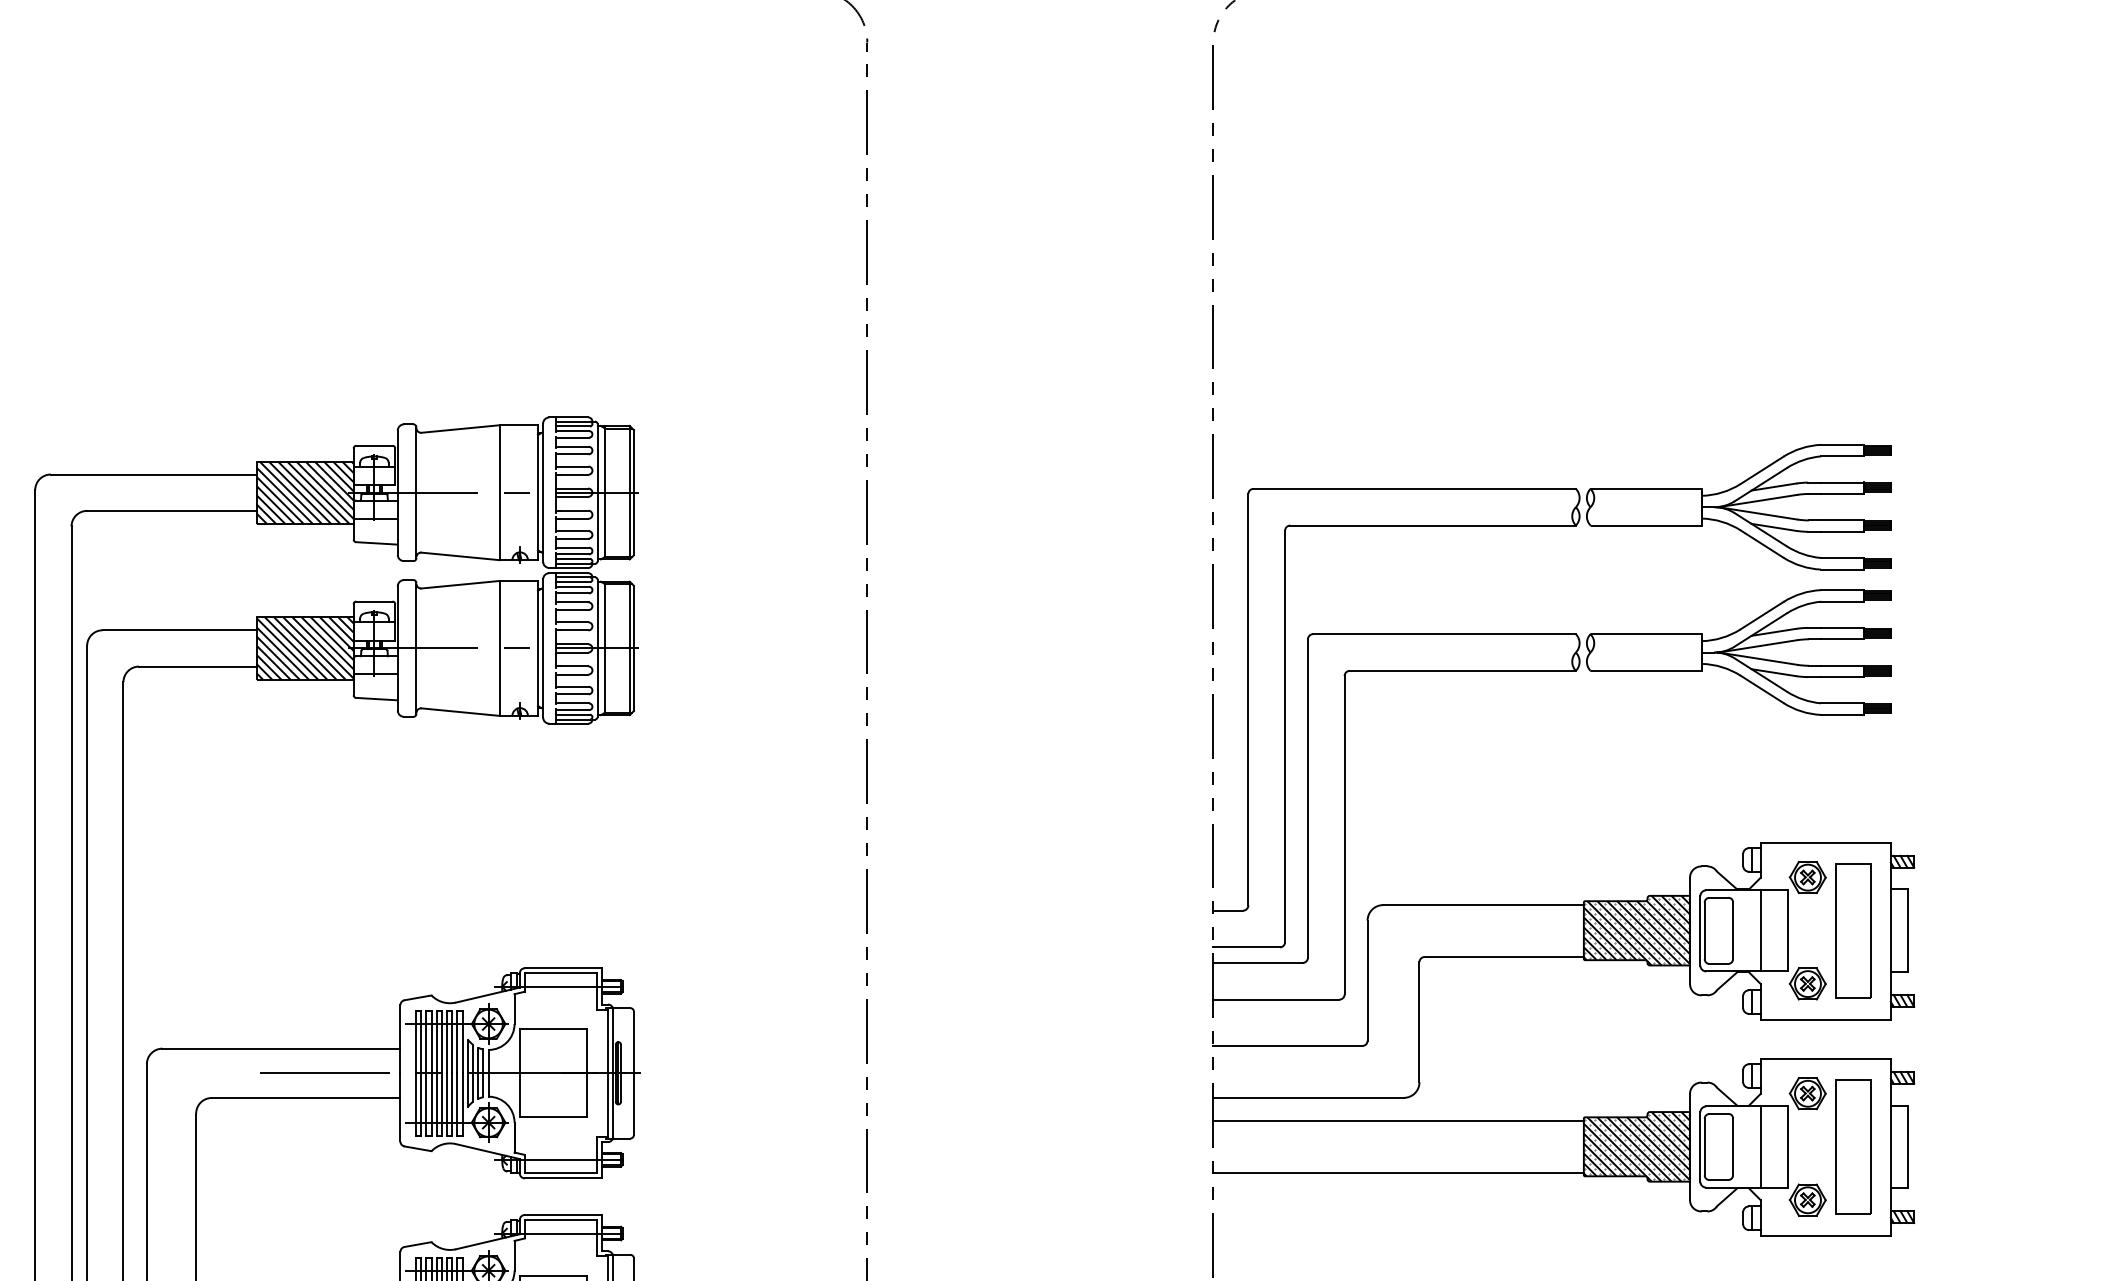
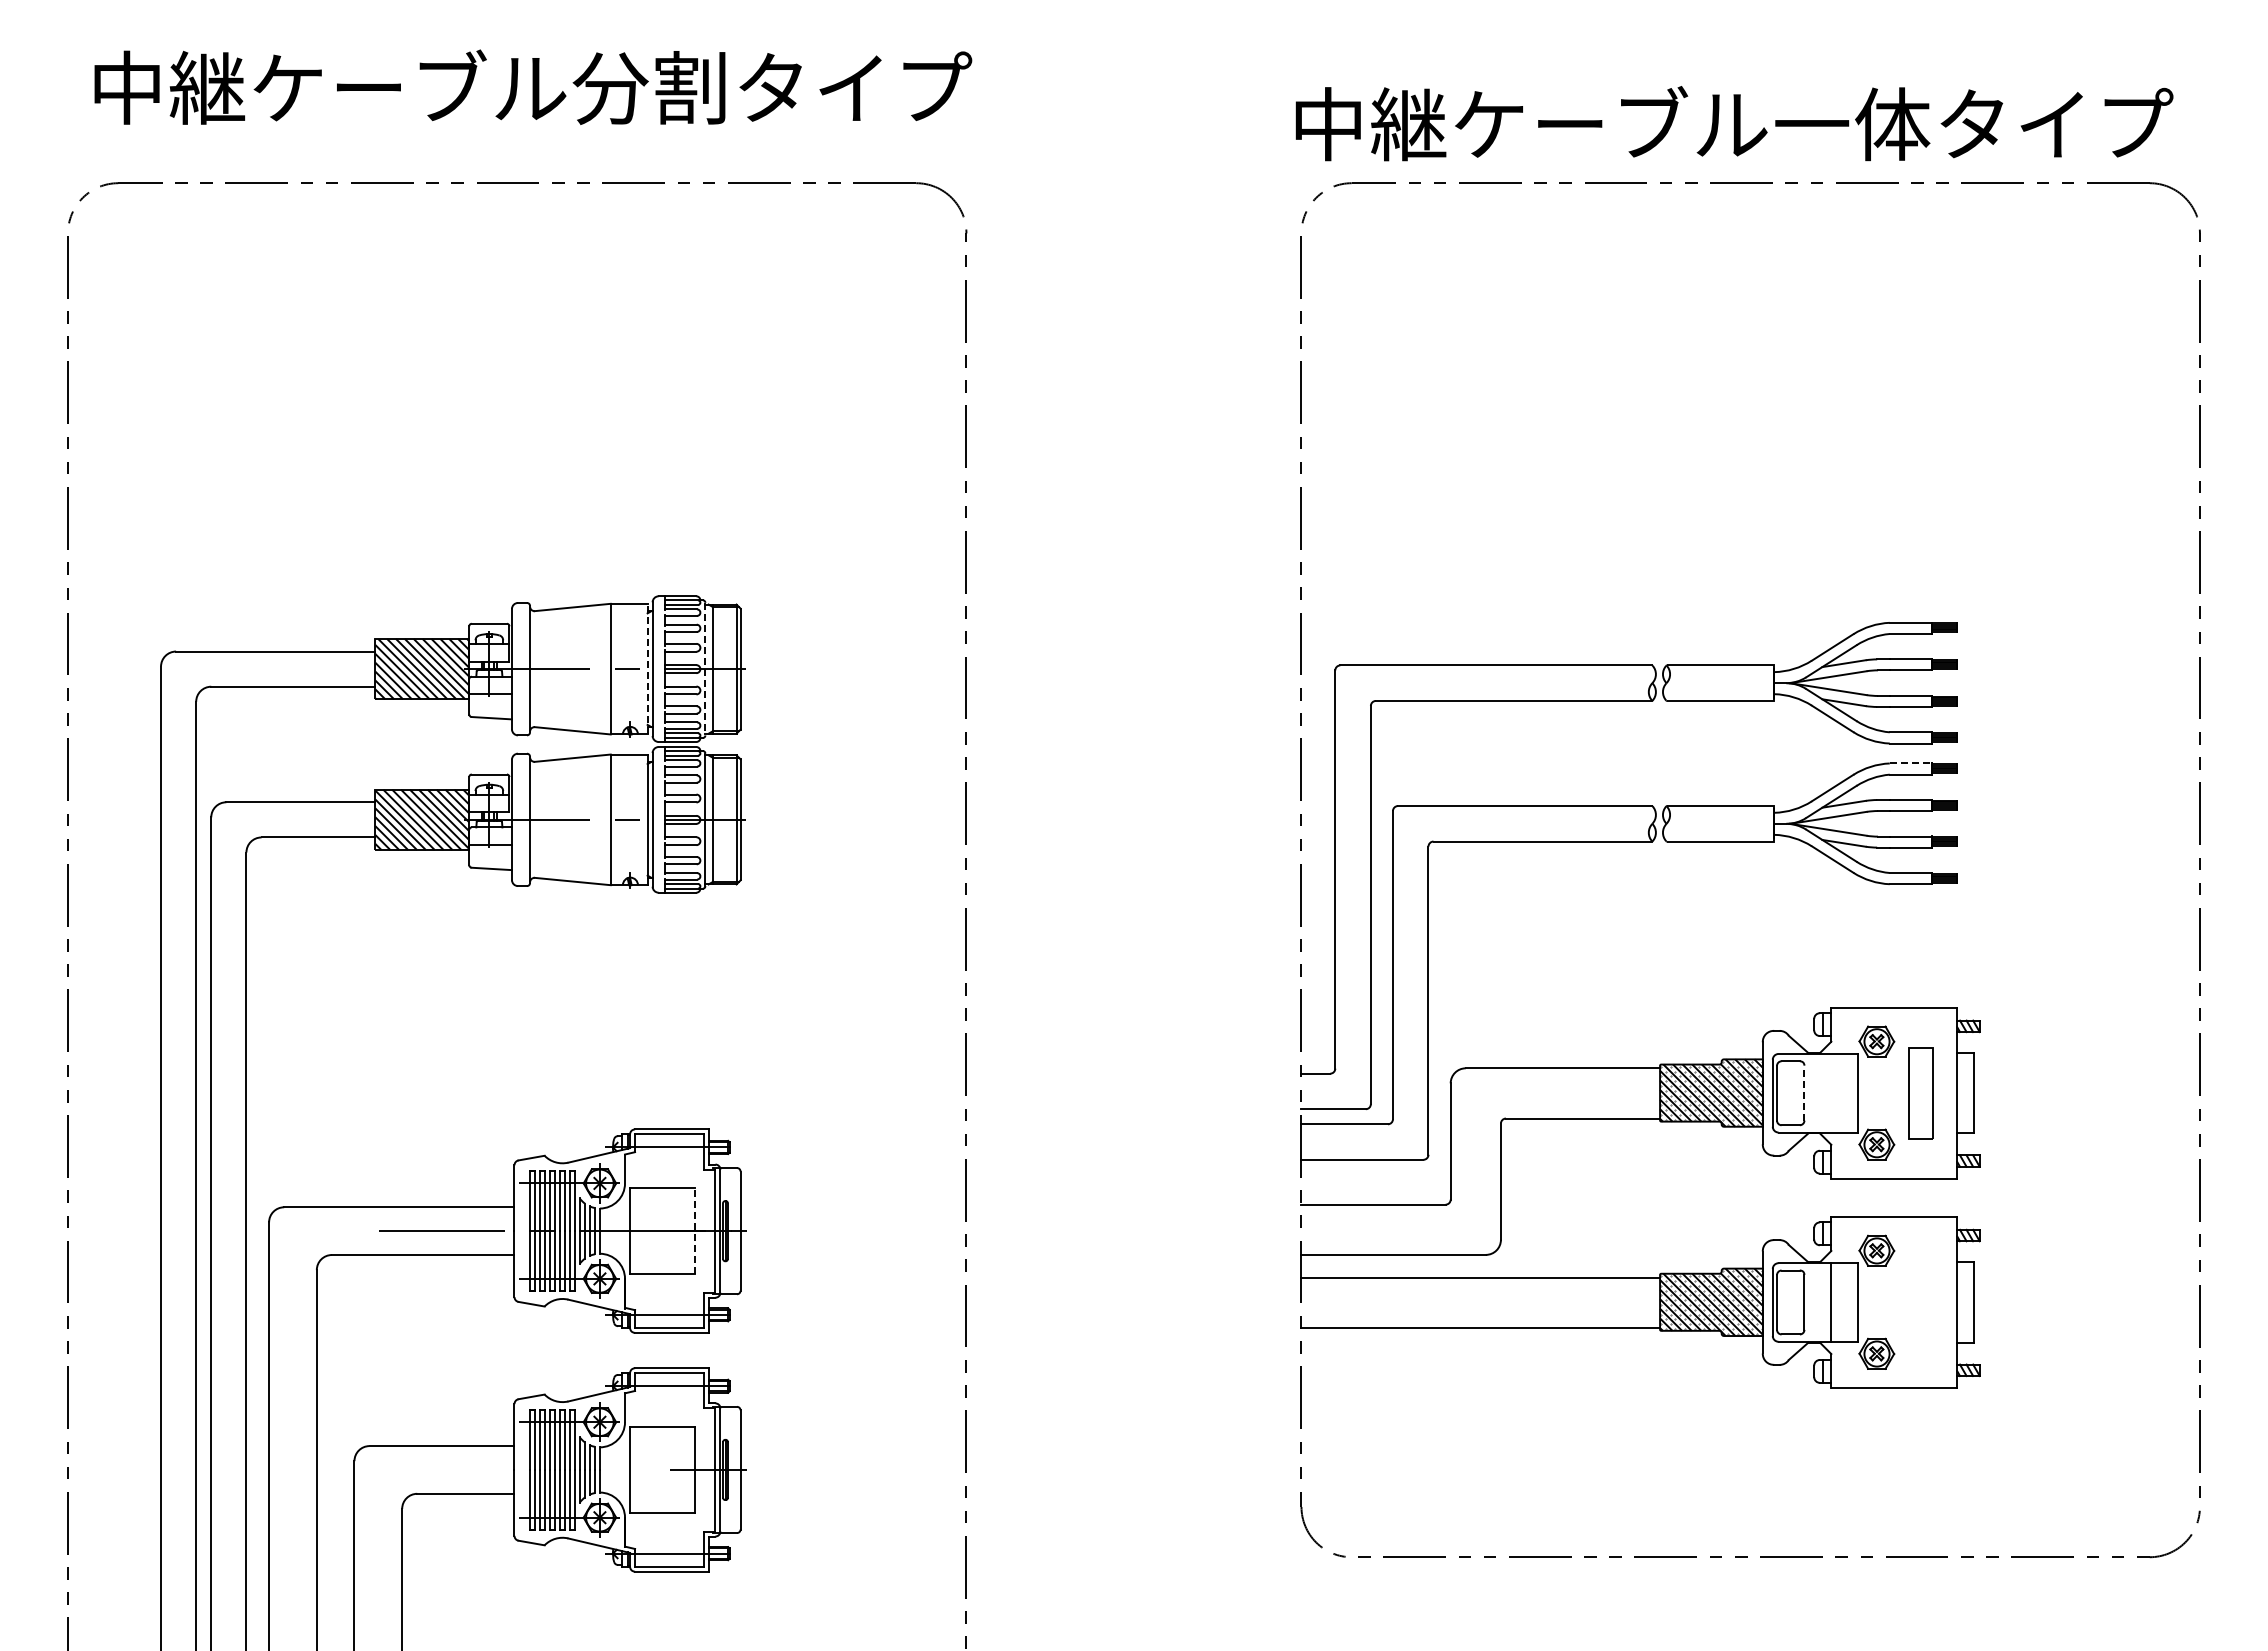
line: (537, 492) -> (647, 668), solid -> dashed
line: (597, 493) -> (705, 669), solid -> dashed
line: (1842, 590) -> (1910, 763), solid -> dashed
part: (1852, 930) -> (1920, 1092), size x0.7
line: (1733, 931) -> (1804, 1093), solid -> dashed
line: (1760, 931) -> (1831, 1093), removed
line: (587, 1073) -> (695, 1231), solid -> dashed
part: (1852, 1147) -> (1920, 1302), removed

